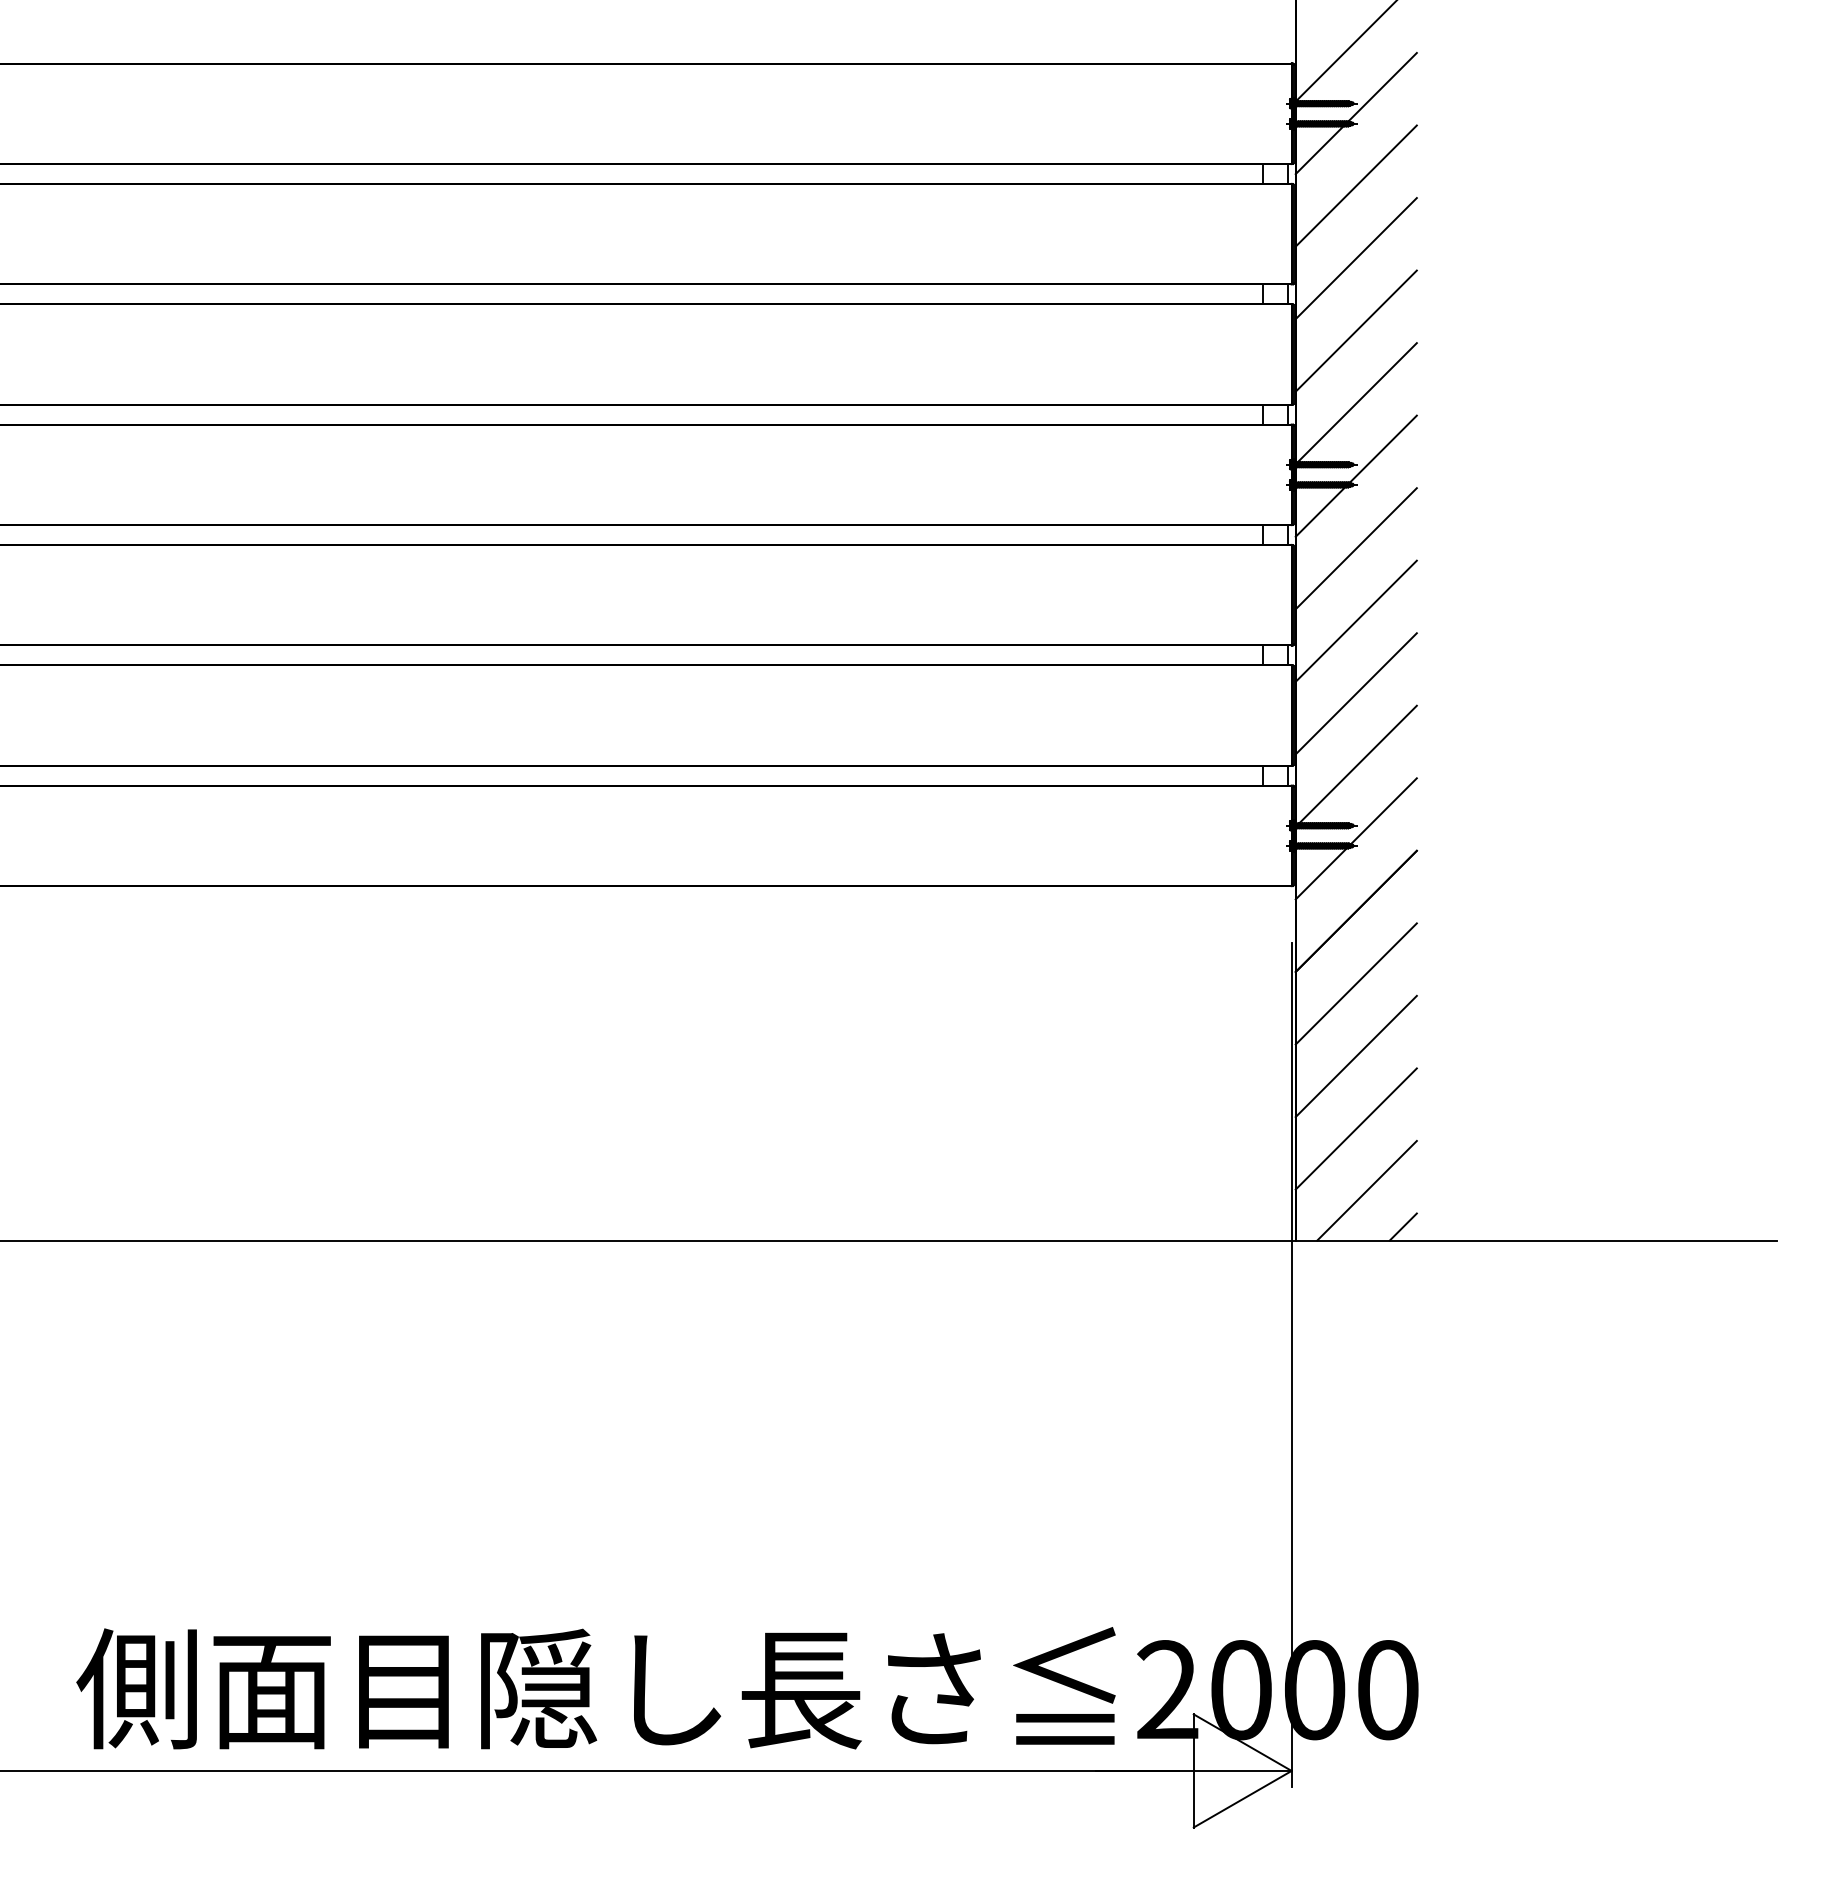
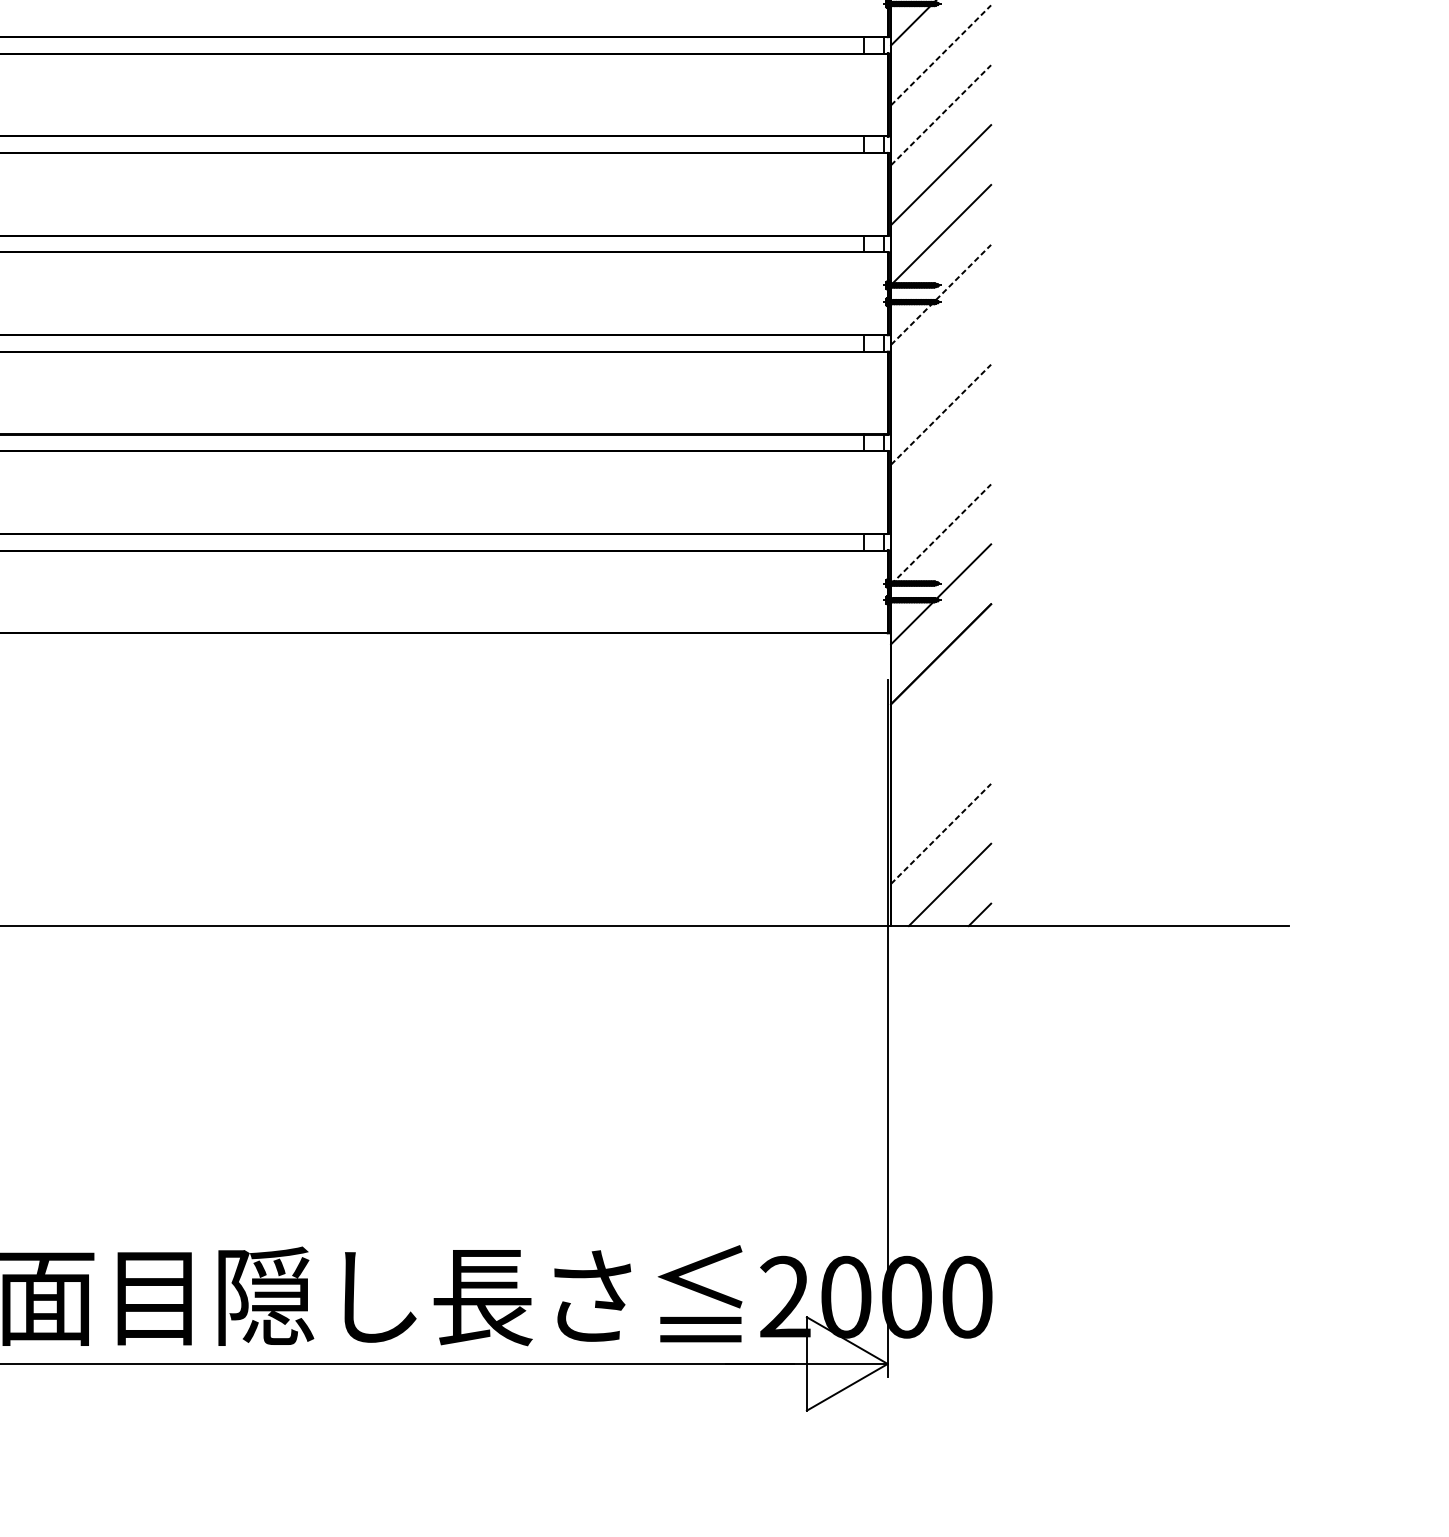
line: (1356, 186) -> (941, 55), solid -> dashed
line: (1356, 258) -> (941, 115), solid -> dashed
line: (1356, 476) -> (941, 295), solid -> dashed
line: (1355, 548) -> (940, 354), removed
line: (1356, 621) -> (941, 414), solid -> dashed
line: (1355, 693) -> (940, 474), removed
line: (1356, 766) -> (941, 534), solid -> dashed
line: (1355, 983) -> (940, 713), removed
line: (1355, 1056) -> (940, 774), removed
line: (1356, 1129) -> (941, 834), solid -> dashed

